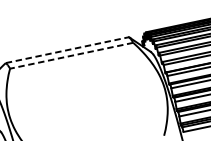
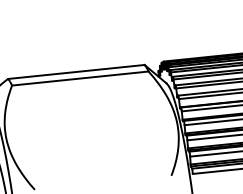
line: (67, 49) -> (76, 71), dashed -> solid
line: (71, 55) -> (80, 78), dashed -> solid

